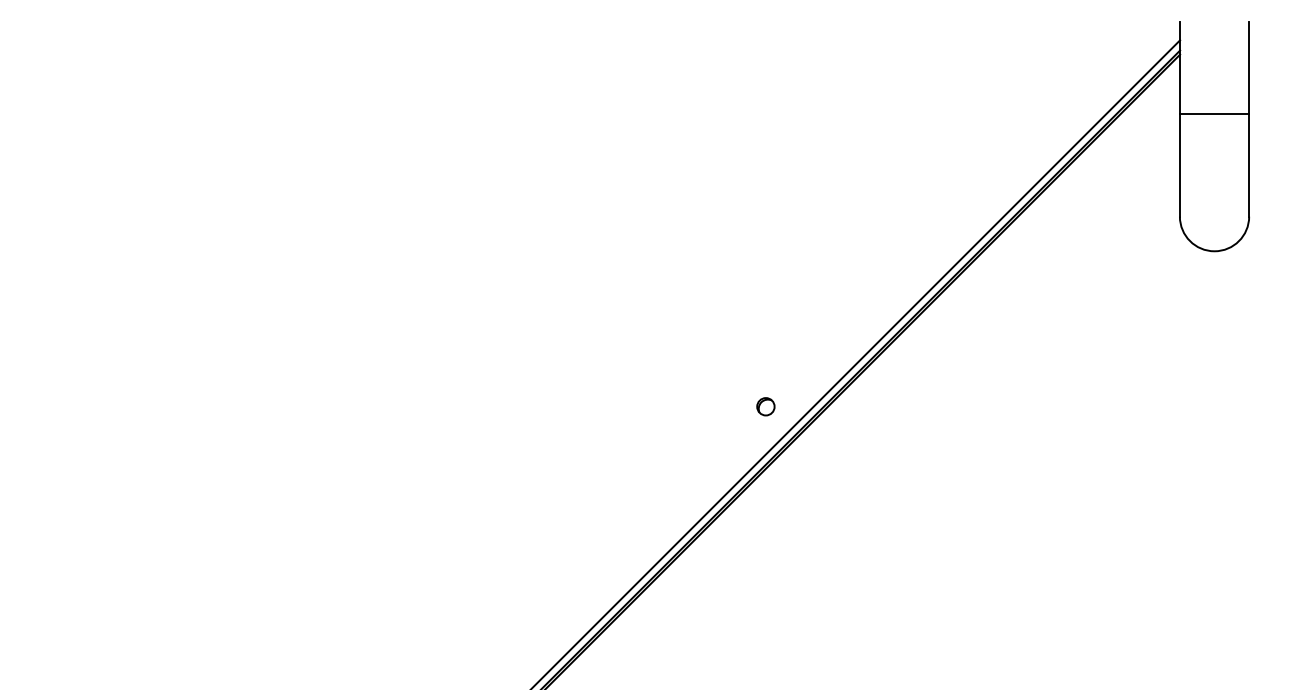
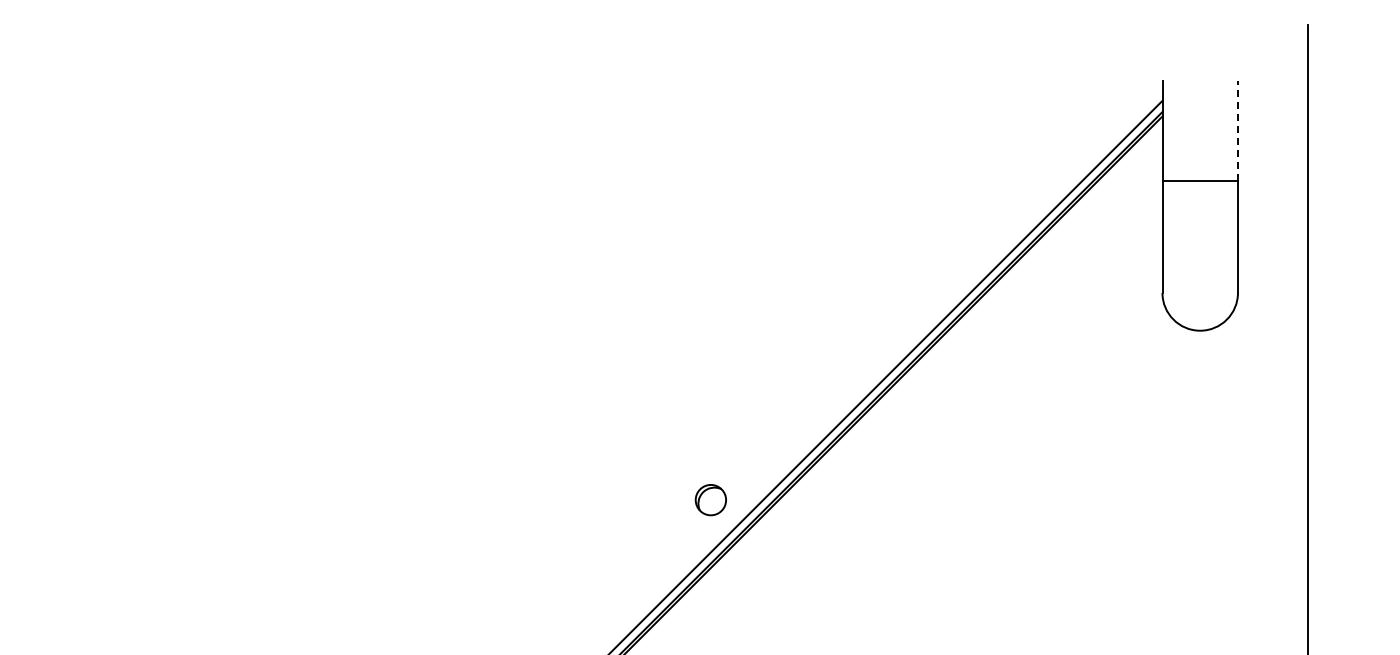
line: (1249, 67) -> (1238, 130), solid -> dashed
circle: (765, 406) -> (710, 499), size x1.6

